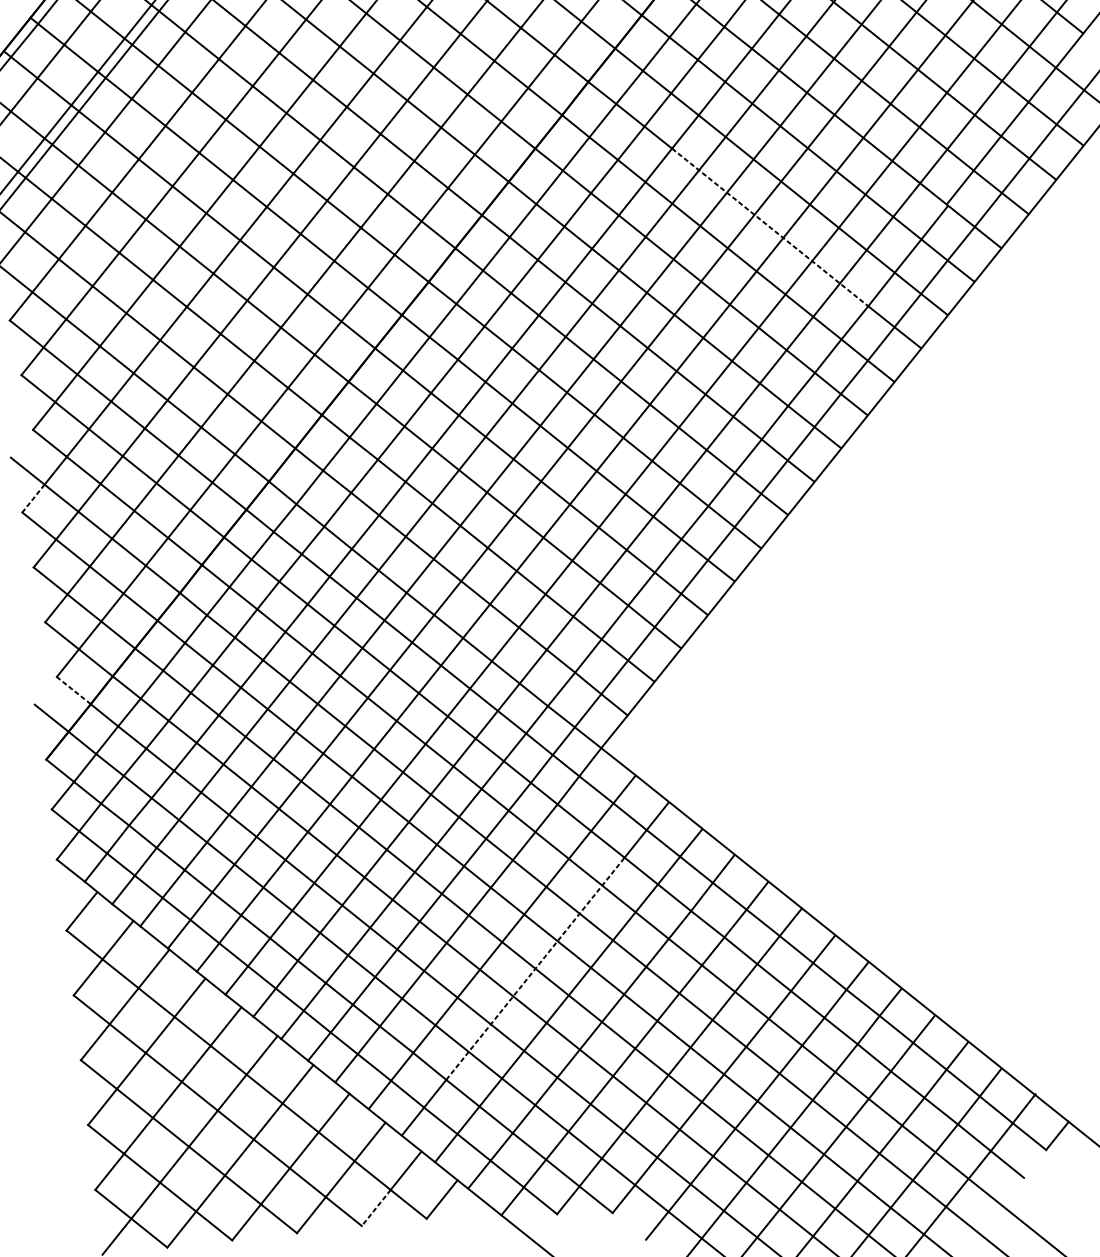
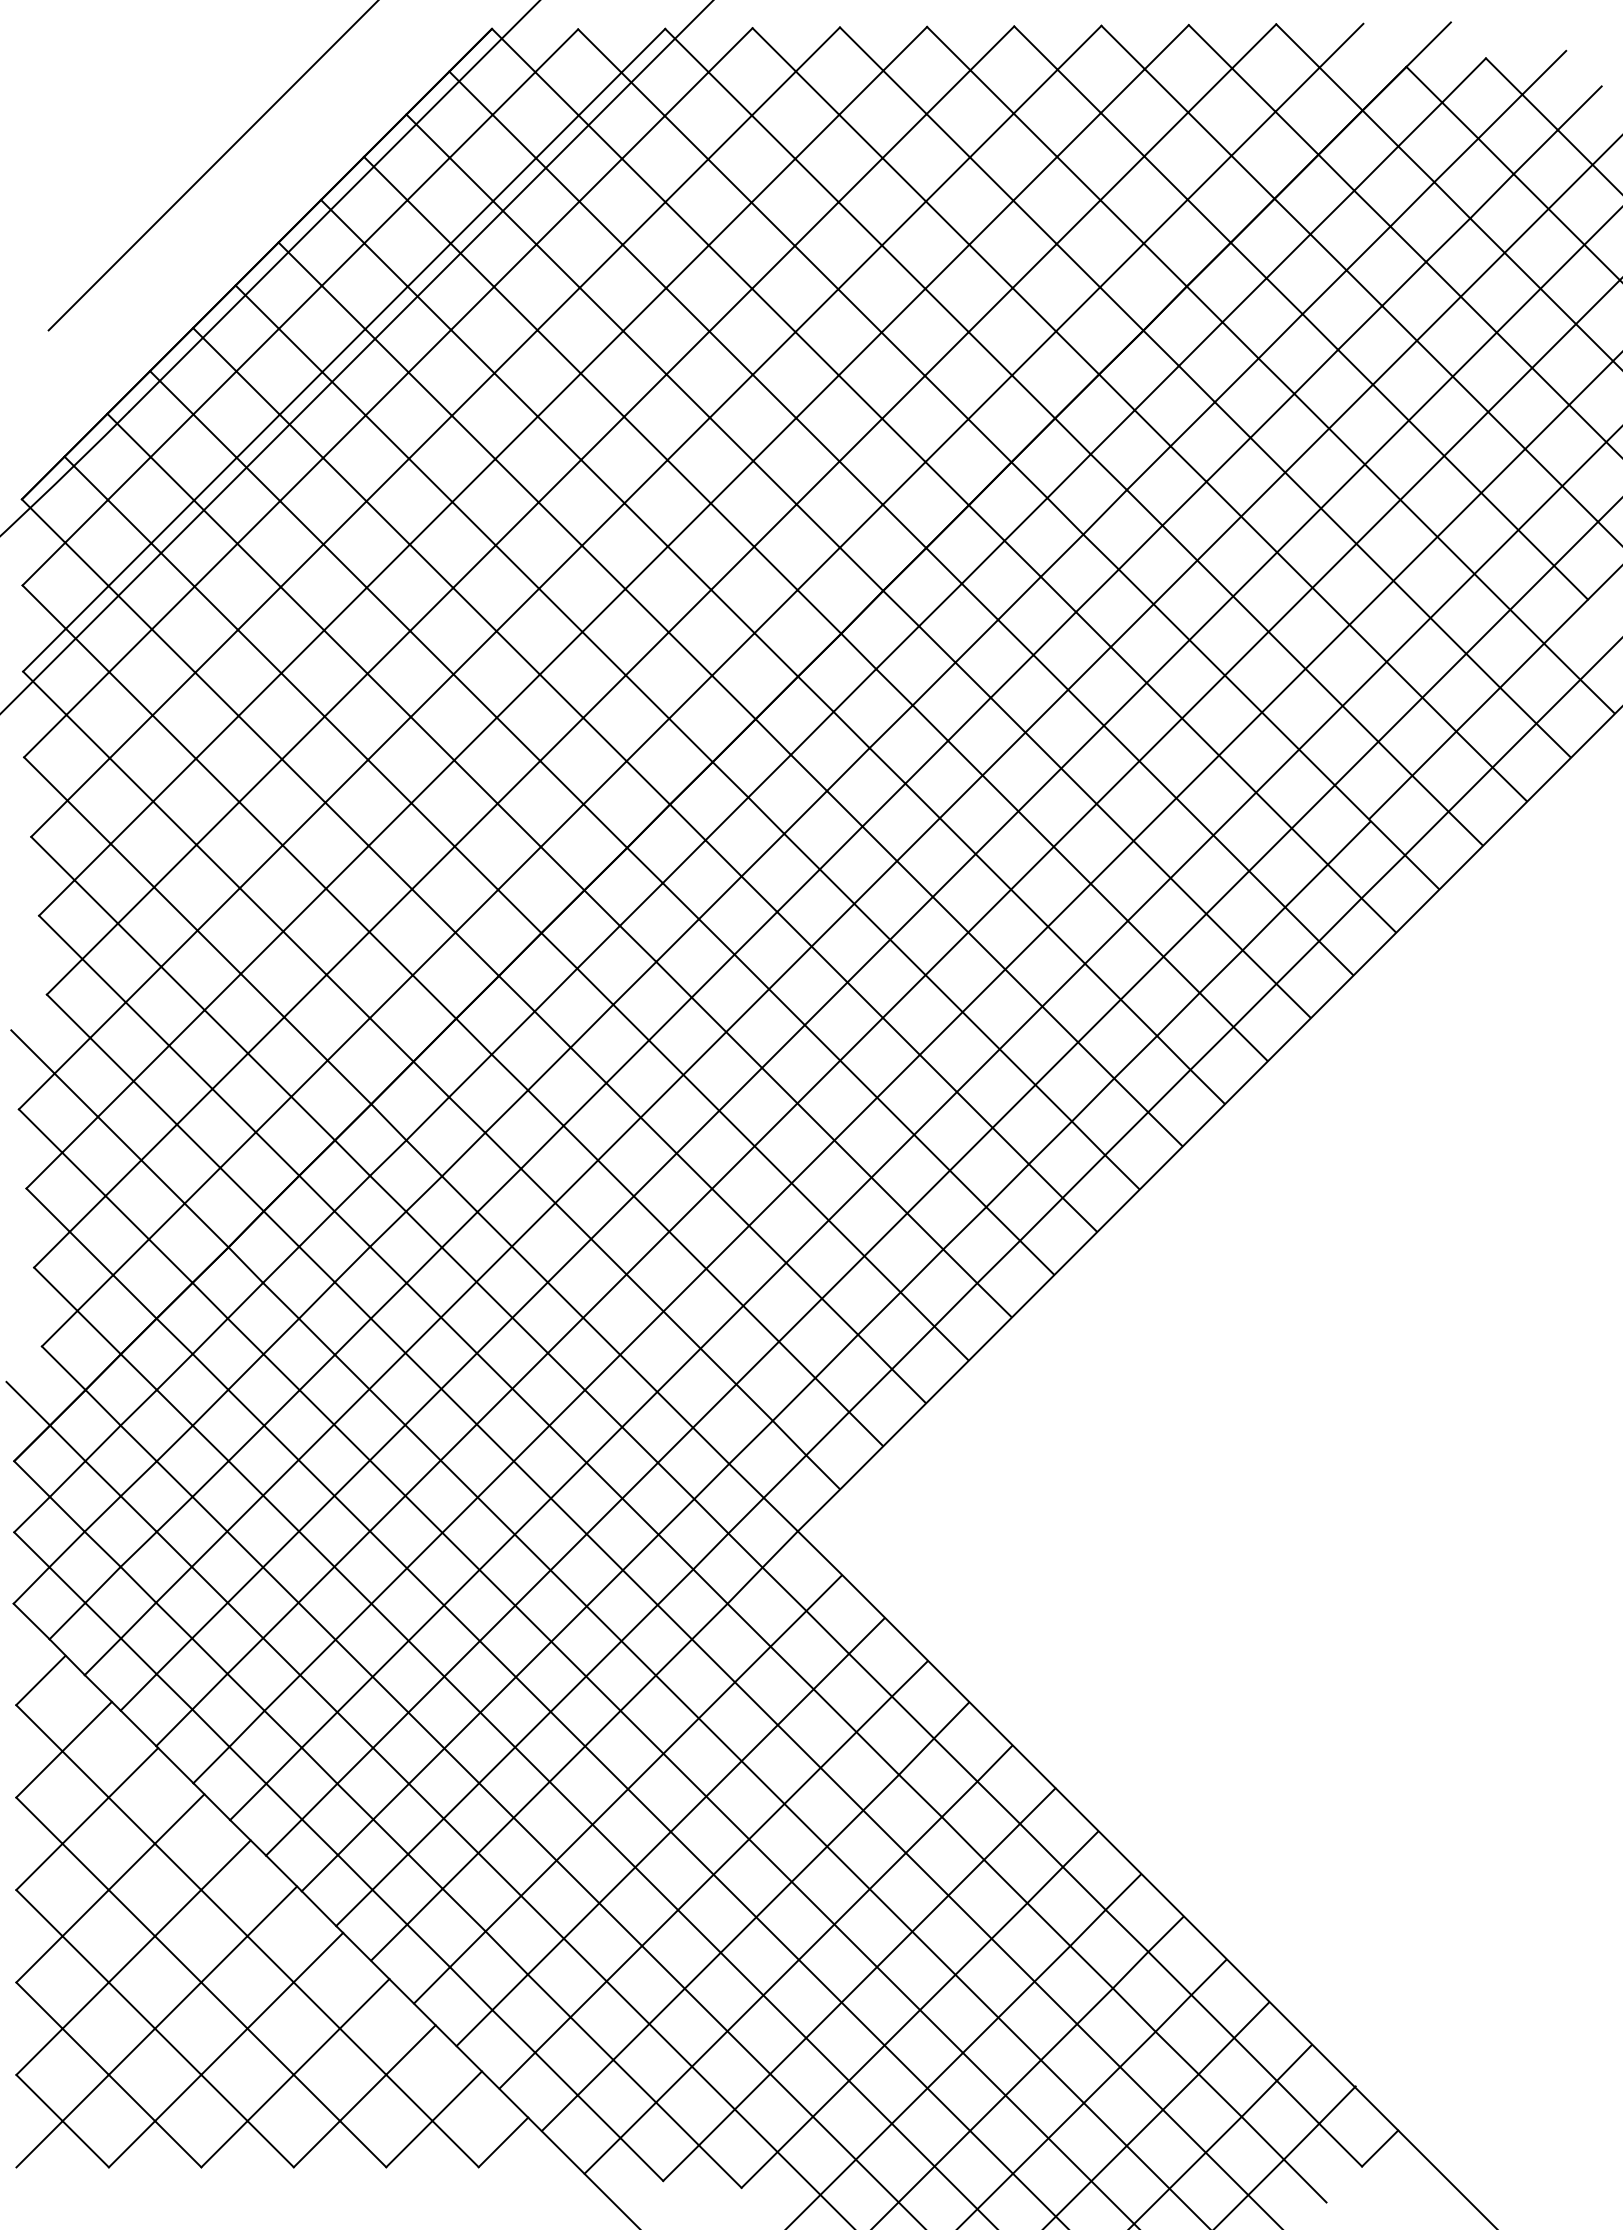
line: (770, 227) -> (1117, 824), dashed -> solid
line: (33, 498) -> (36, 1091), dashed -> solid
line: (73, 690) -> (63, 1368), dashed -> solid
line: (535, 968) -> (670, 1831), dashed -> solid
line: (376, 1208) -> (409, 2144), dashed -> solid

